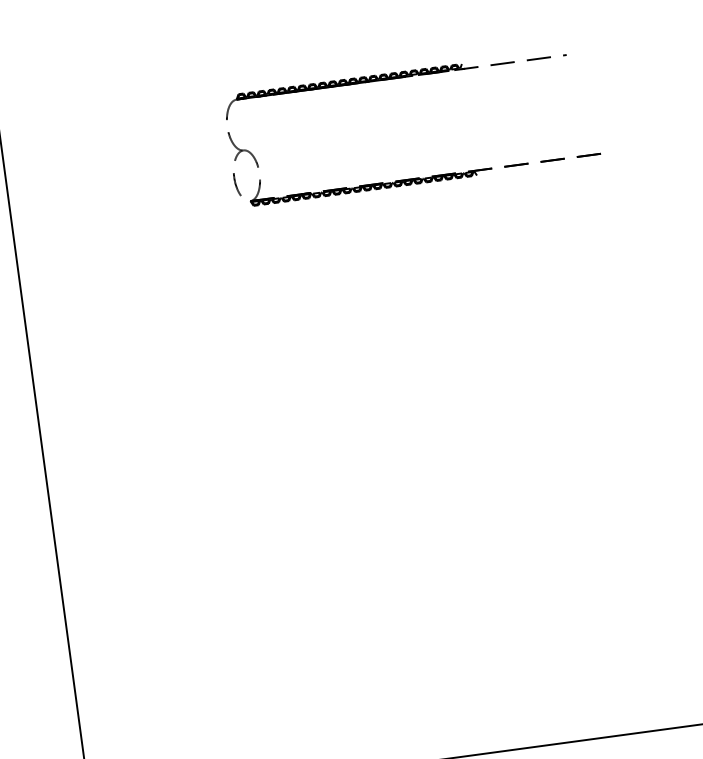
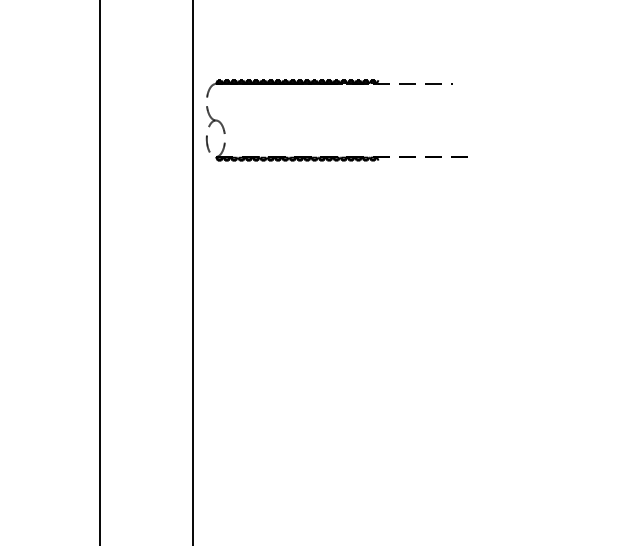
part: (404, 77) -> (336, 84), moved

